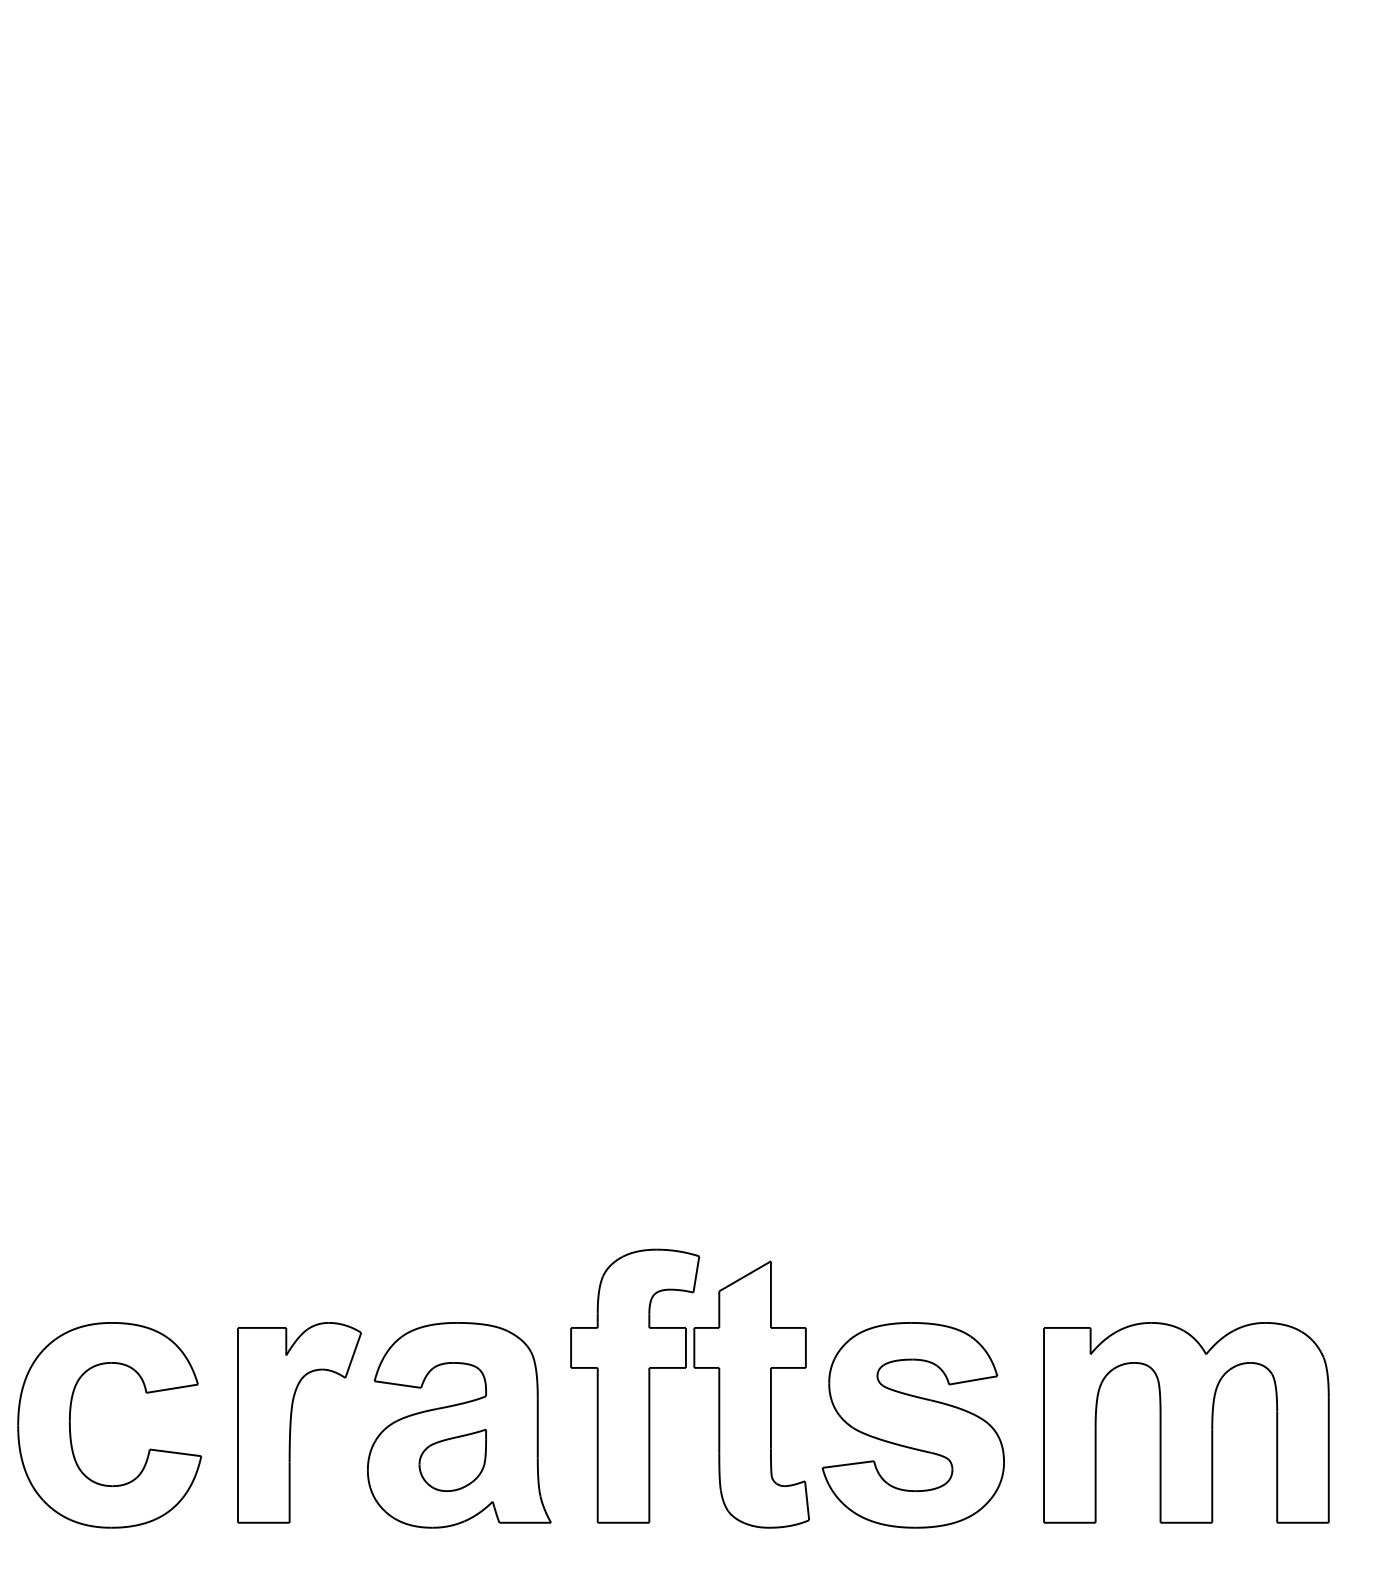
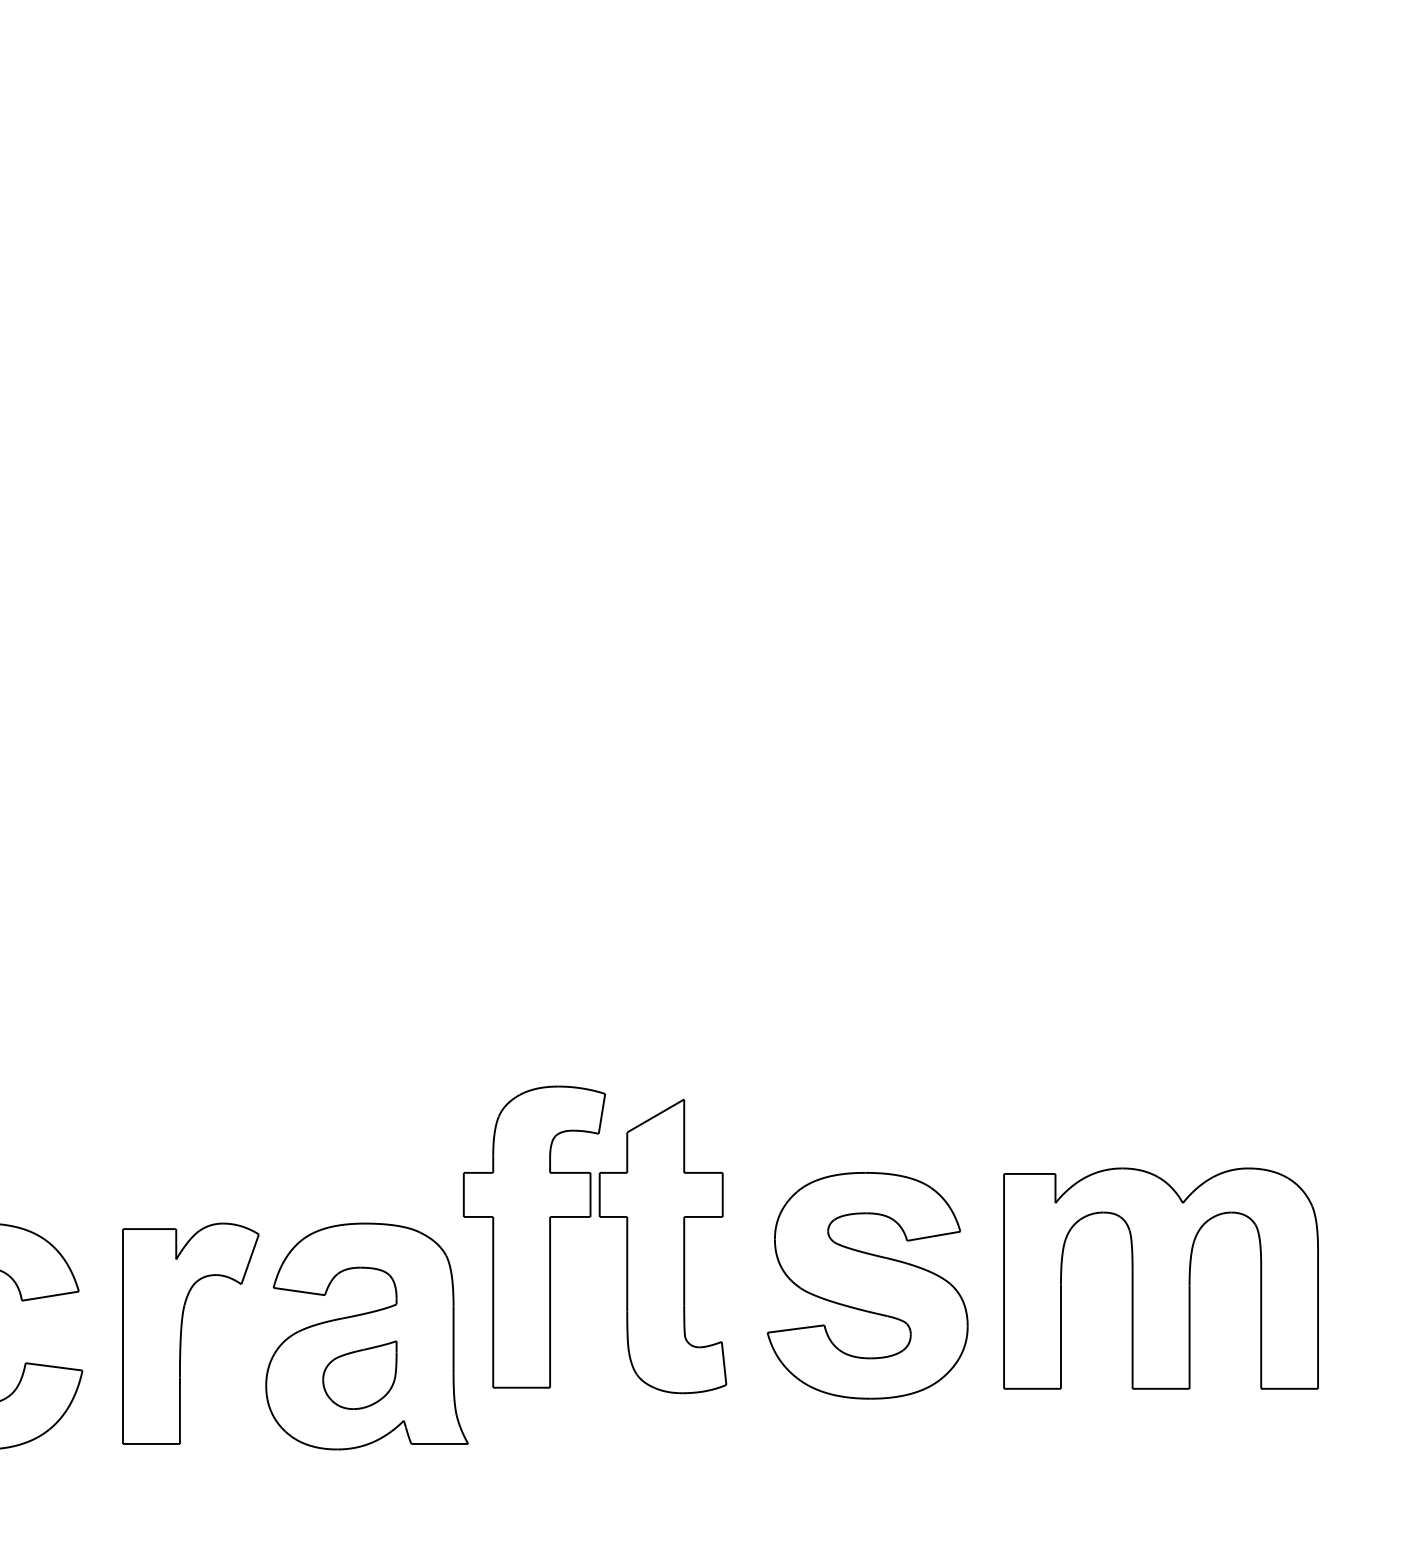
part: (685, 1368) -> (589, 1217), moved
part: (1186, 1422) -> (1161, 1278), moved
part: (912, 1425) -> (866, 1285), moved

